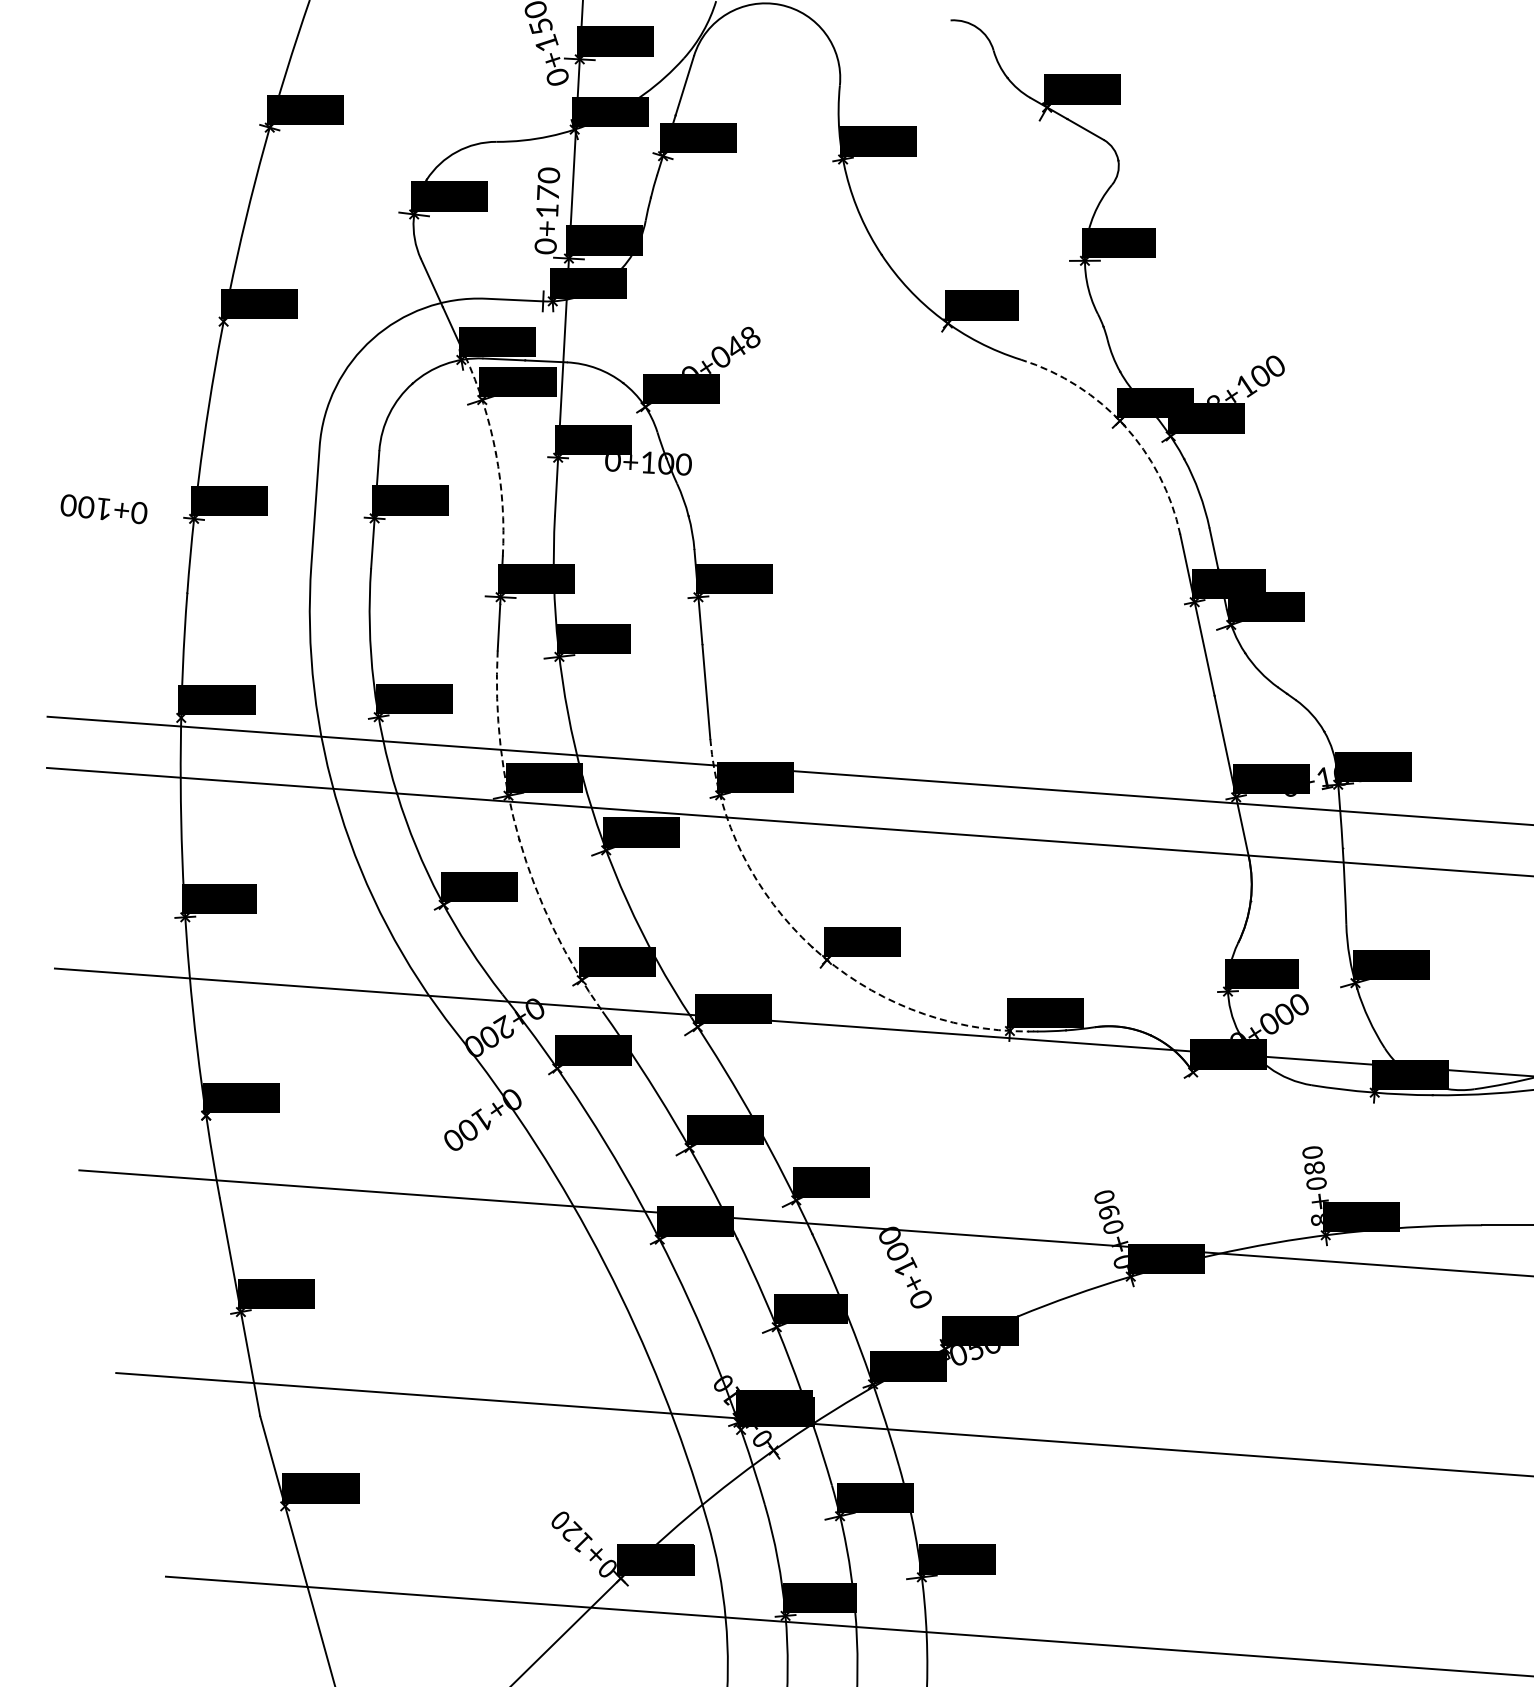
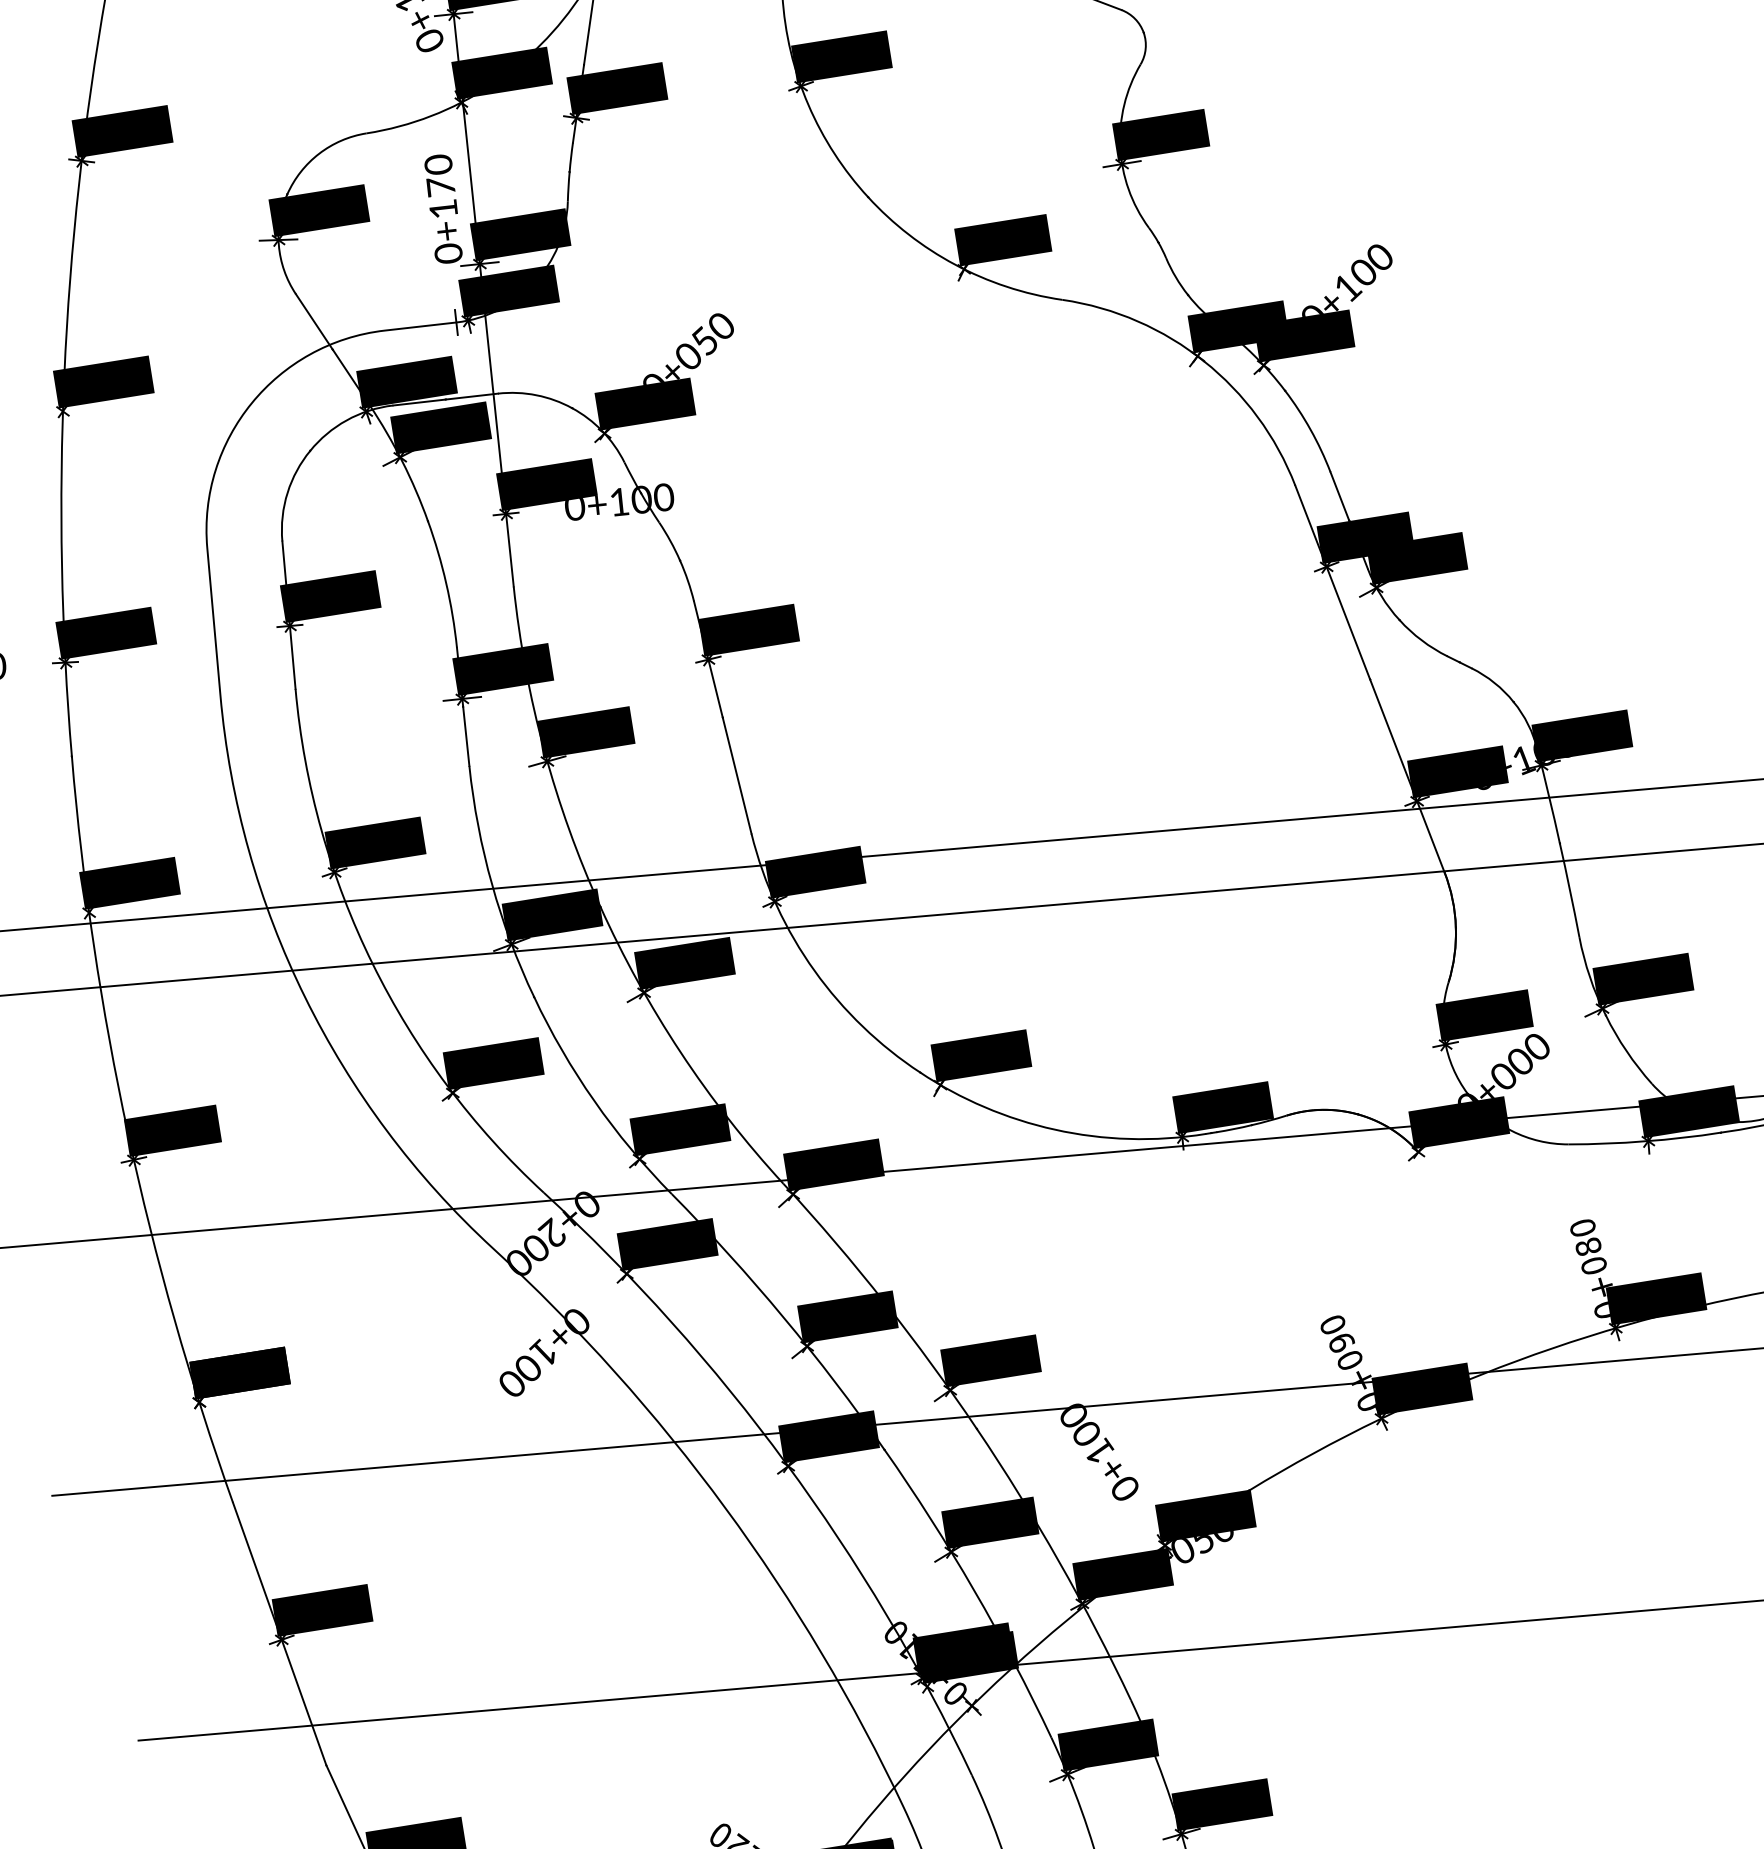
text: (743, 342) -> (713, 333), 0+048 -> 0+050
text: (1215, 398) -> (1311, 309), 8+100 -> 0+100
arc: (1124, 425) -> (1204, 361), dashed -> solid
arc: (496, 453) -> (428, 521), dashed -> solid
arc: (519, 839) -> (534, 996), dashed -> solid
arc: (812, 947) -> (920, 1072), dashed -> solid
text: (1316, 1219) -> (1601, 1310), 8+080 -> 0+080

